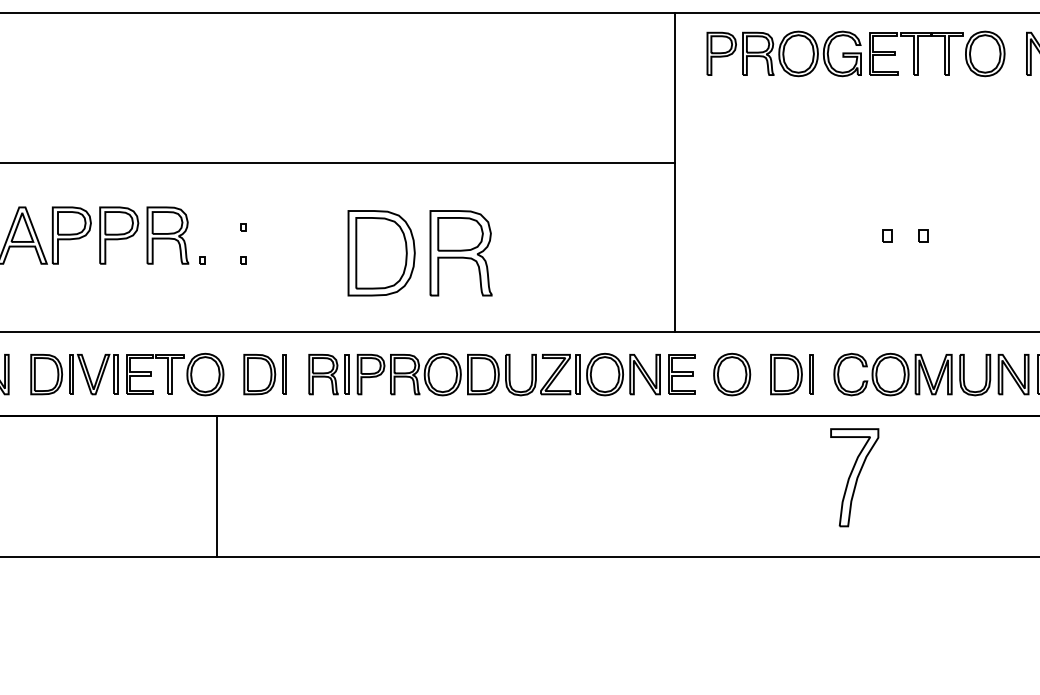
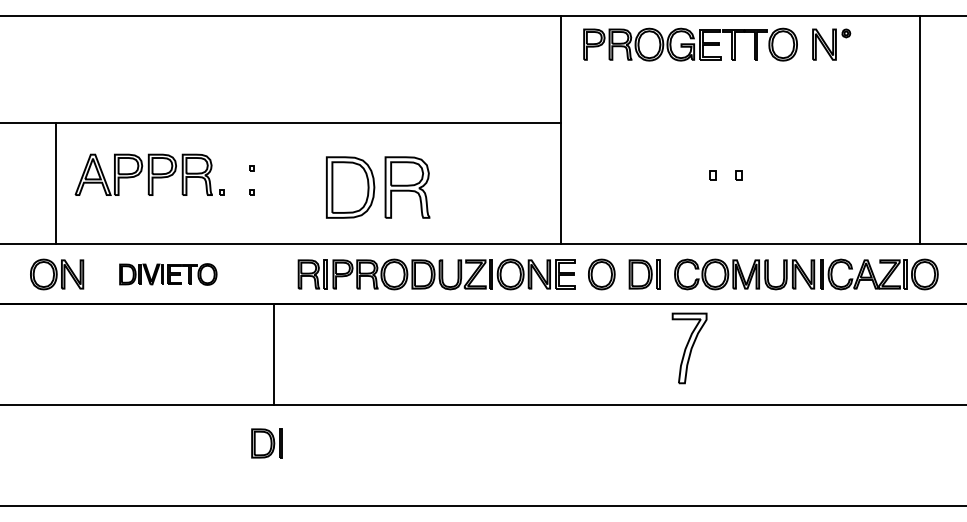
part: (127, 374) -> (168, 274), size x0.7
part: (264, 374) -> (266, 443), moved
line: (216, 486) -> (274, 354), moved

